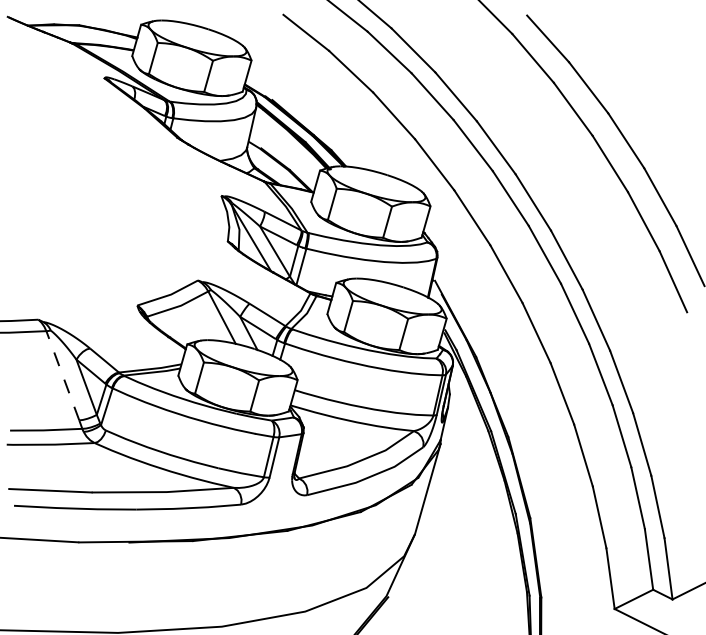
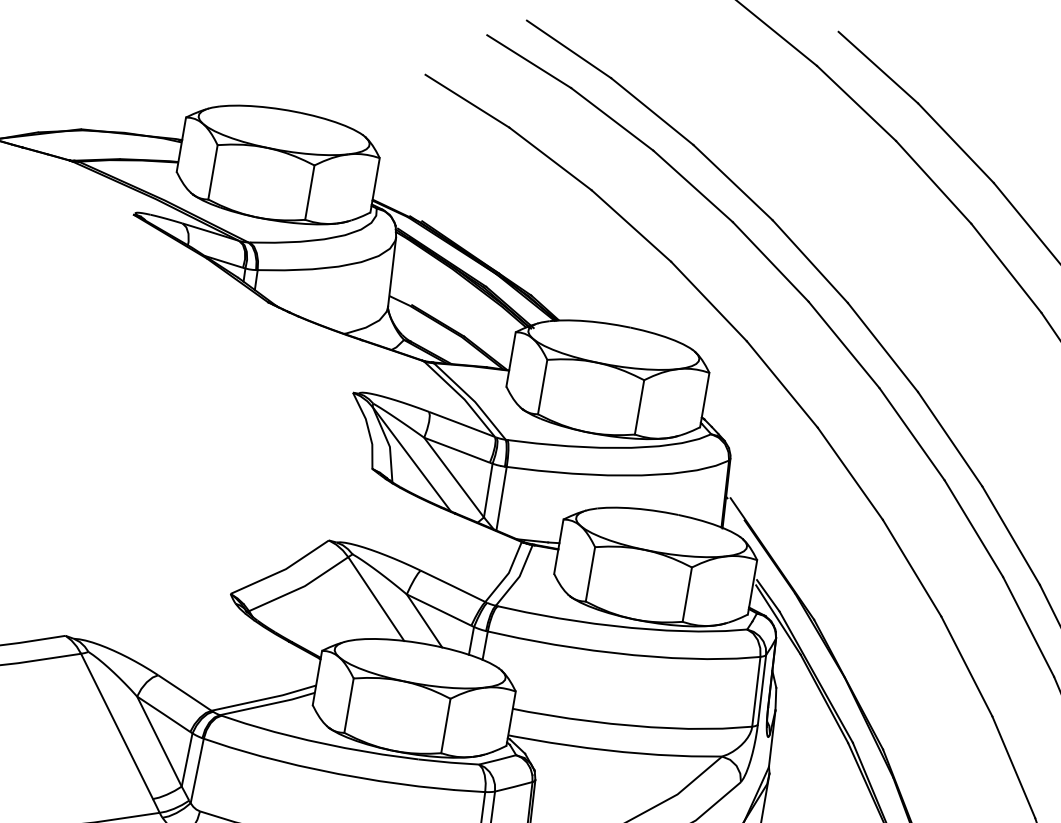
line: (62, 375) -> (116, 726), dashed -> solid

